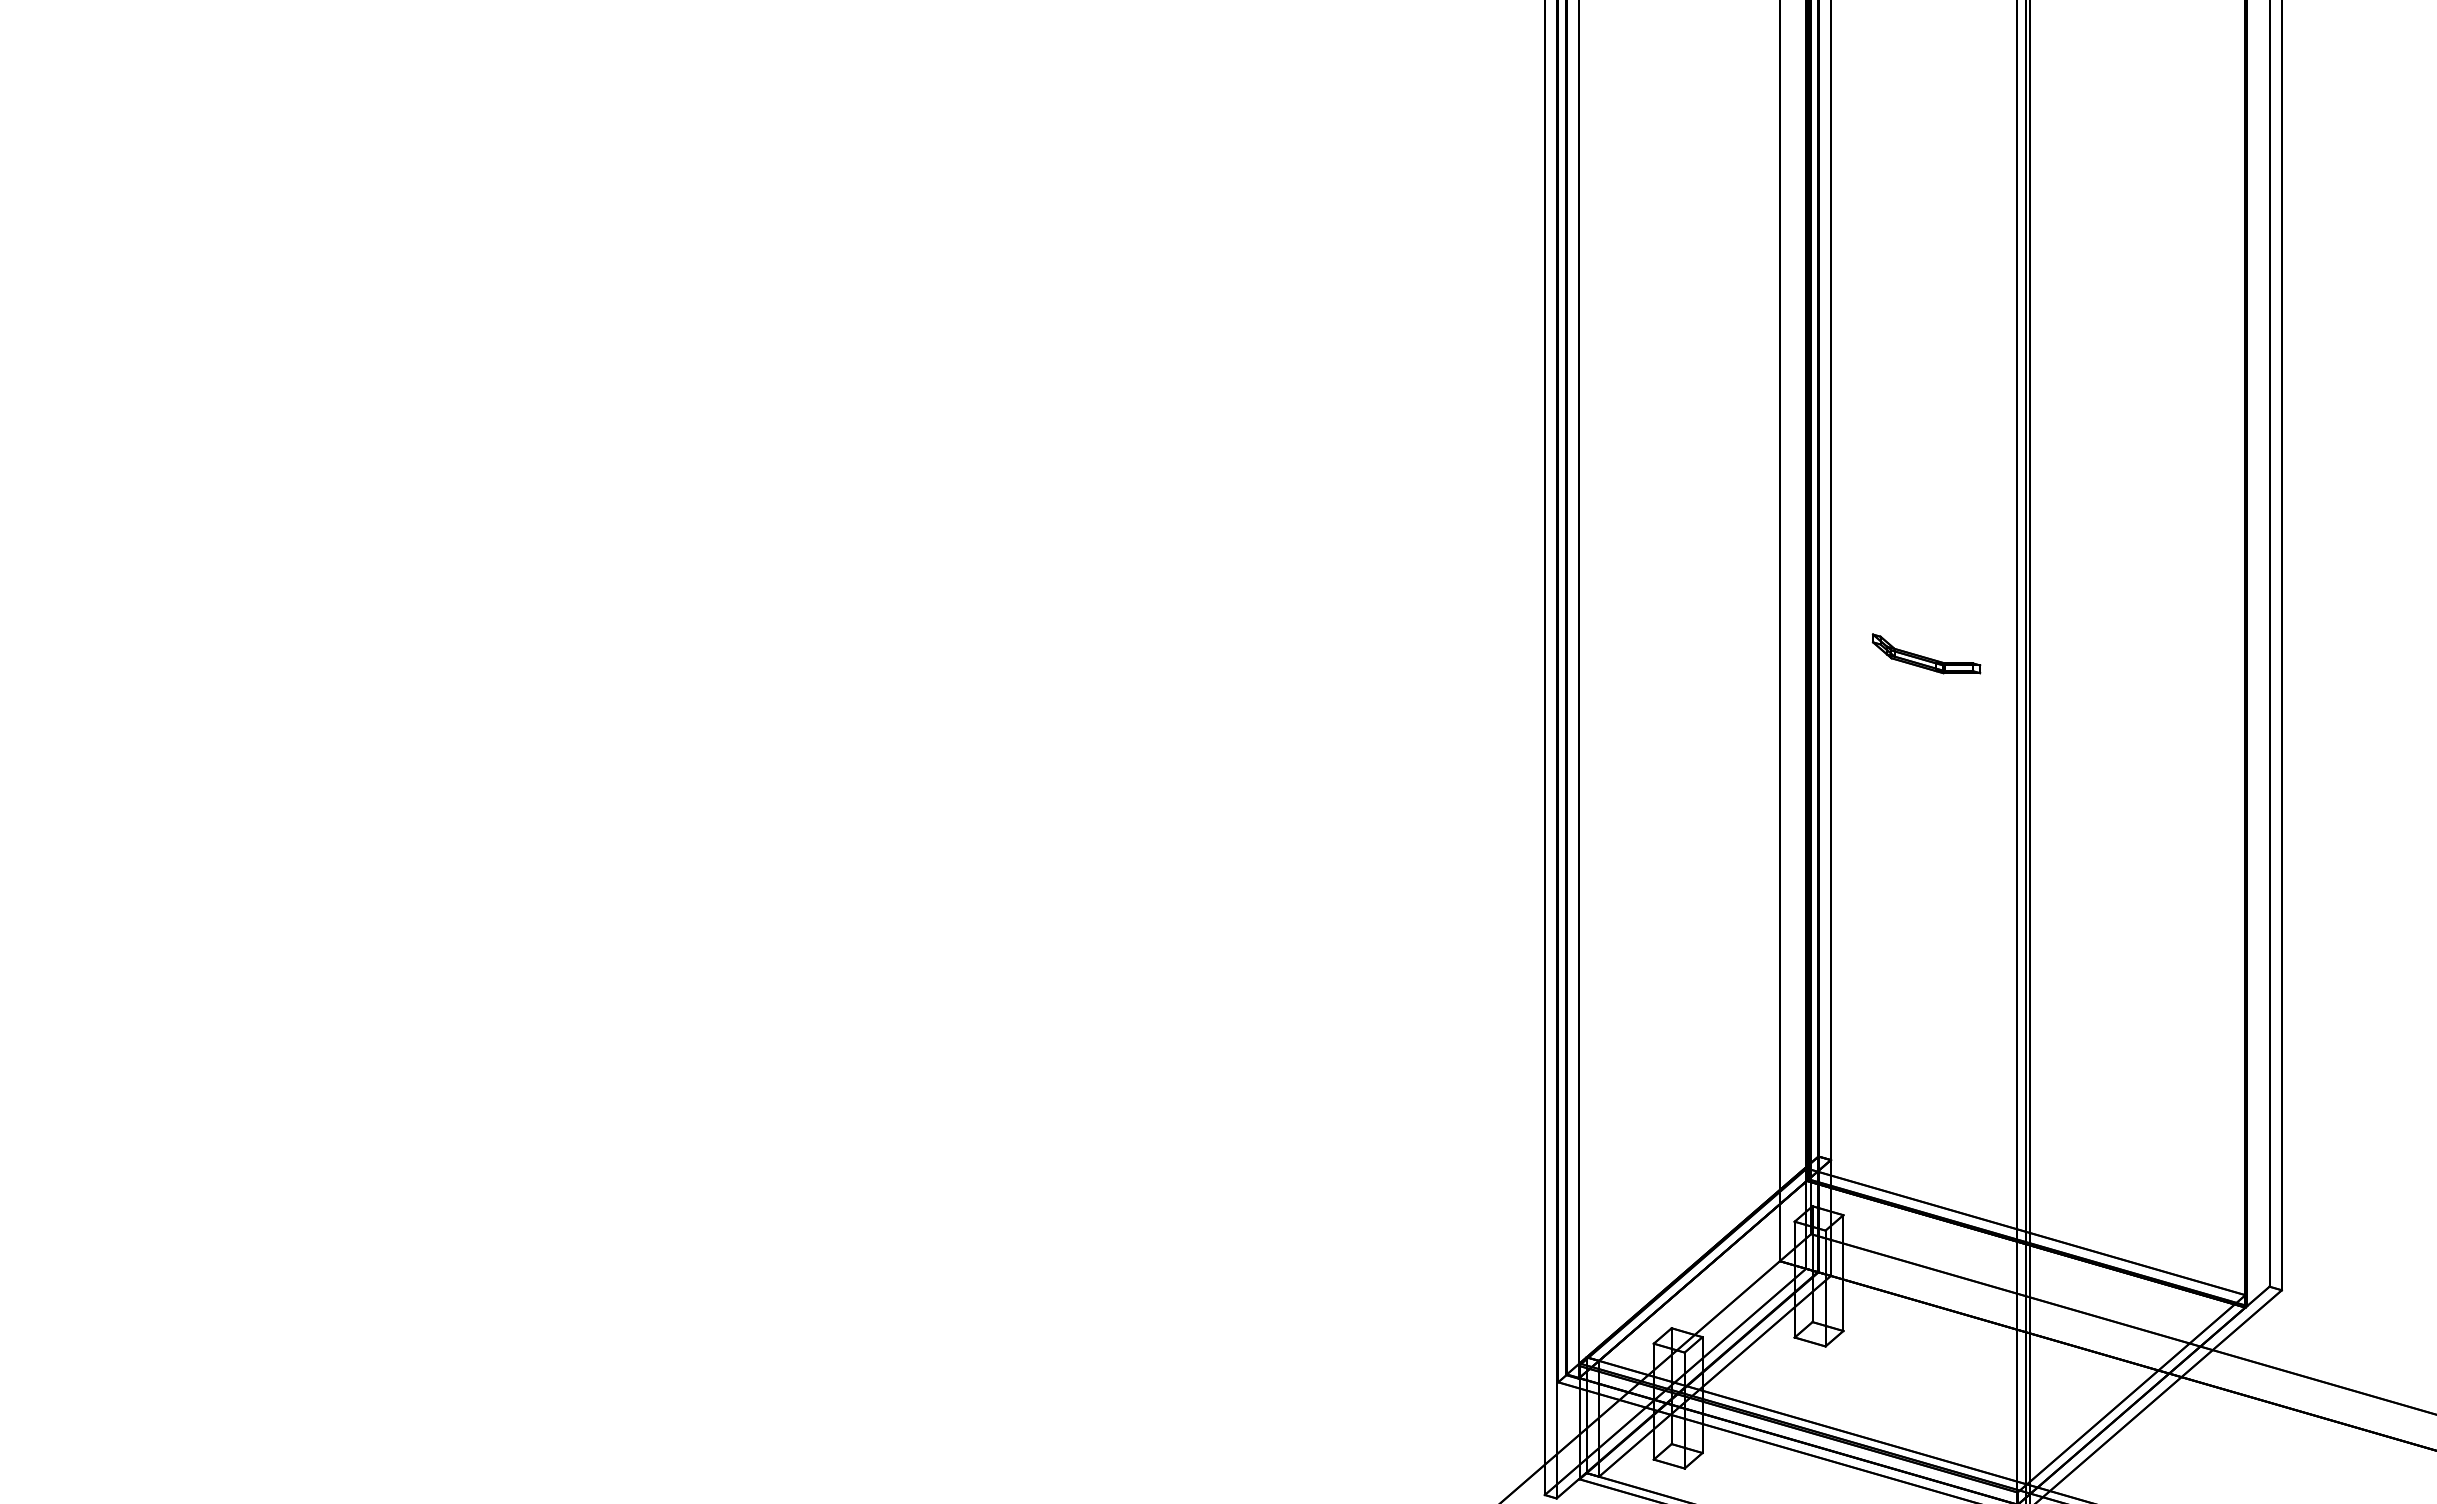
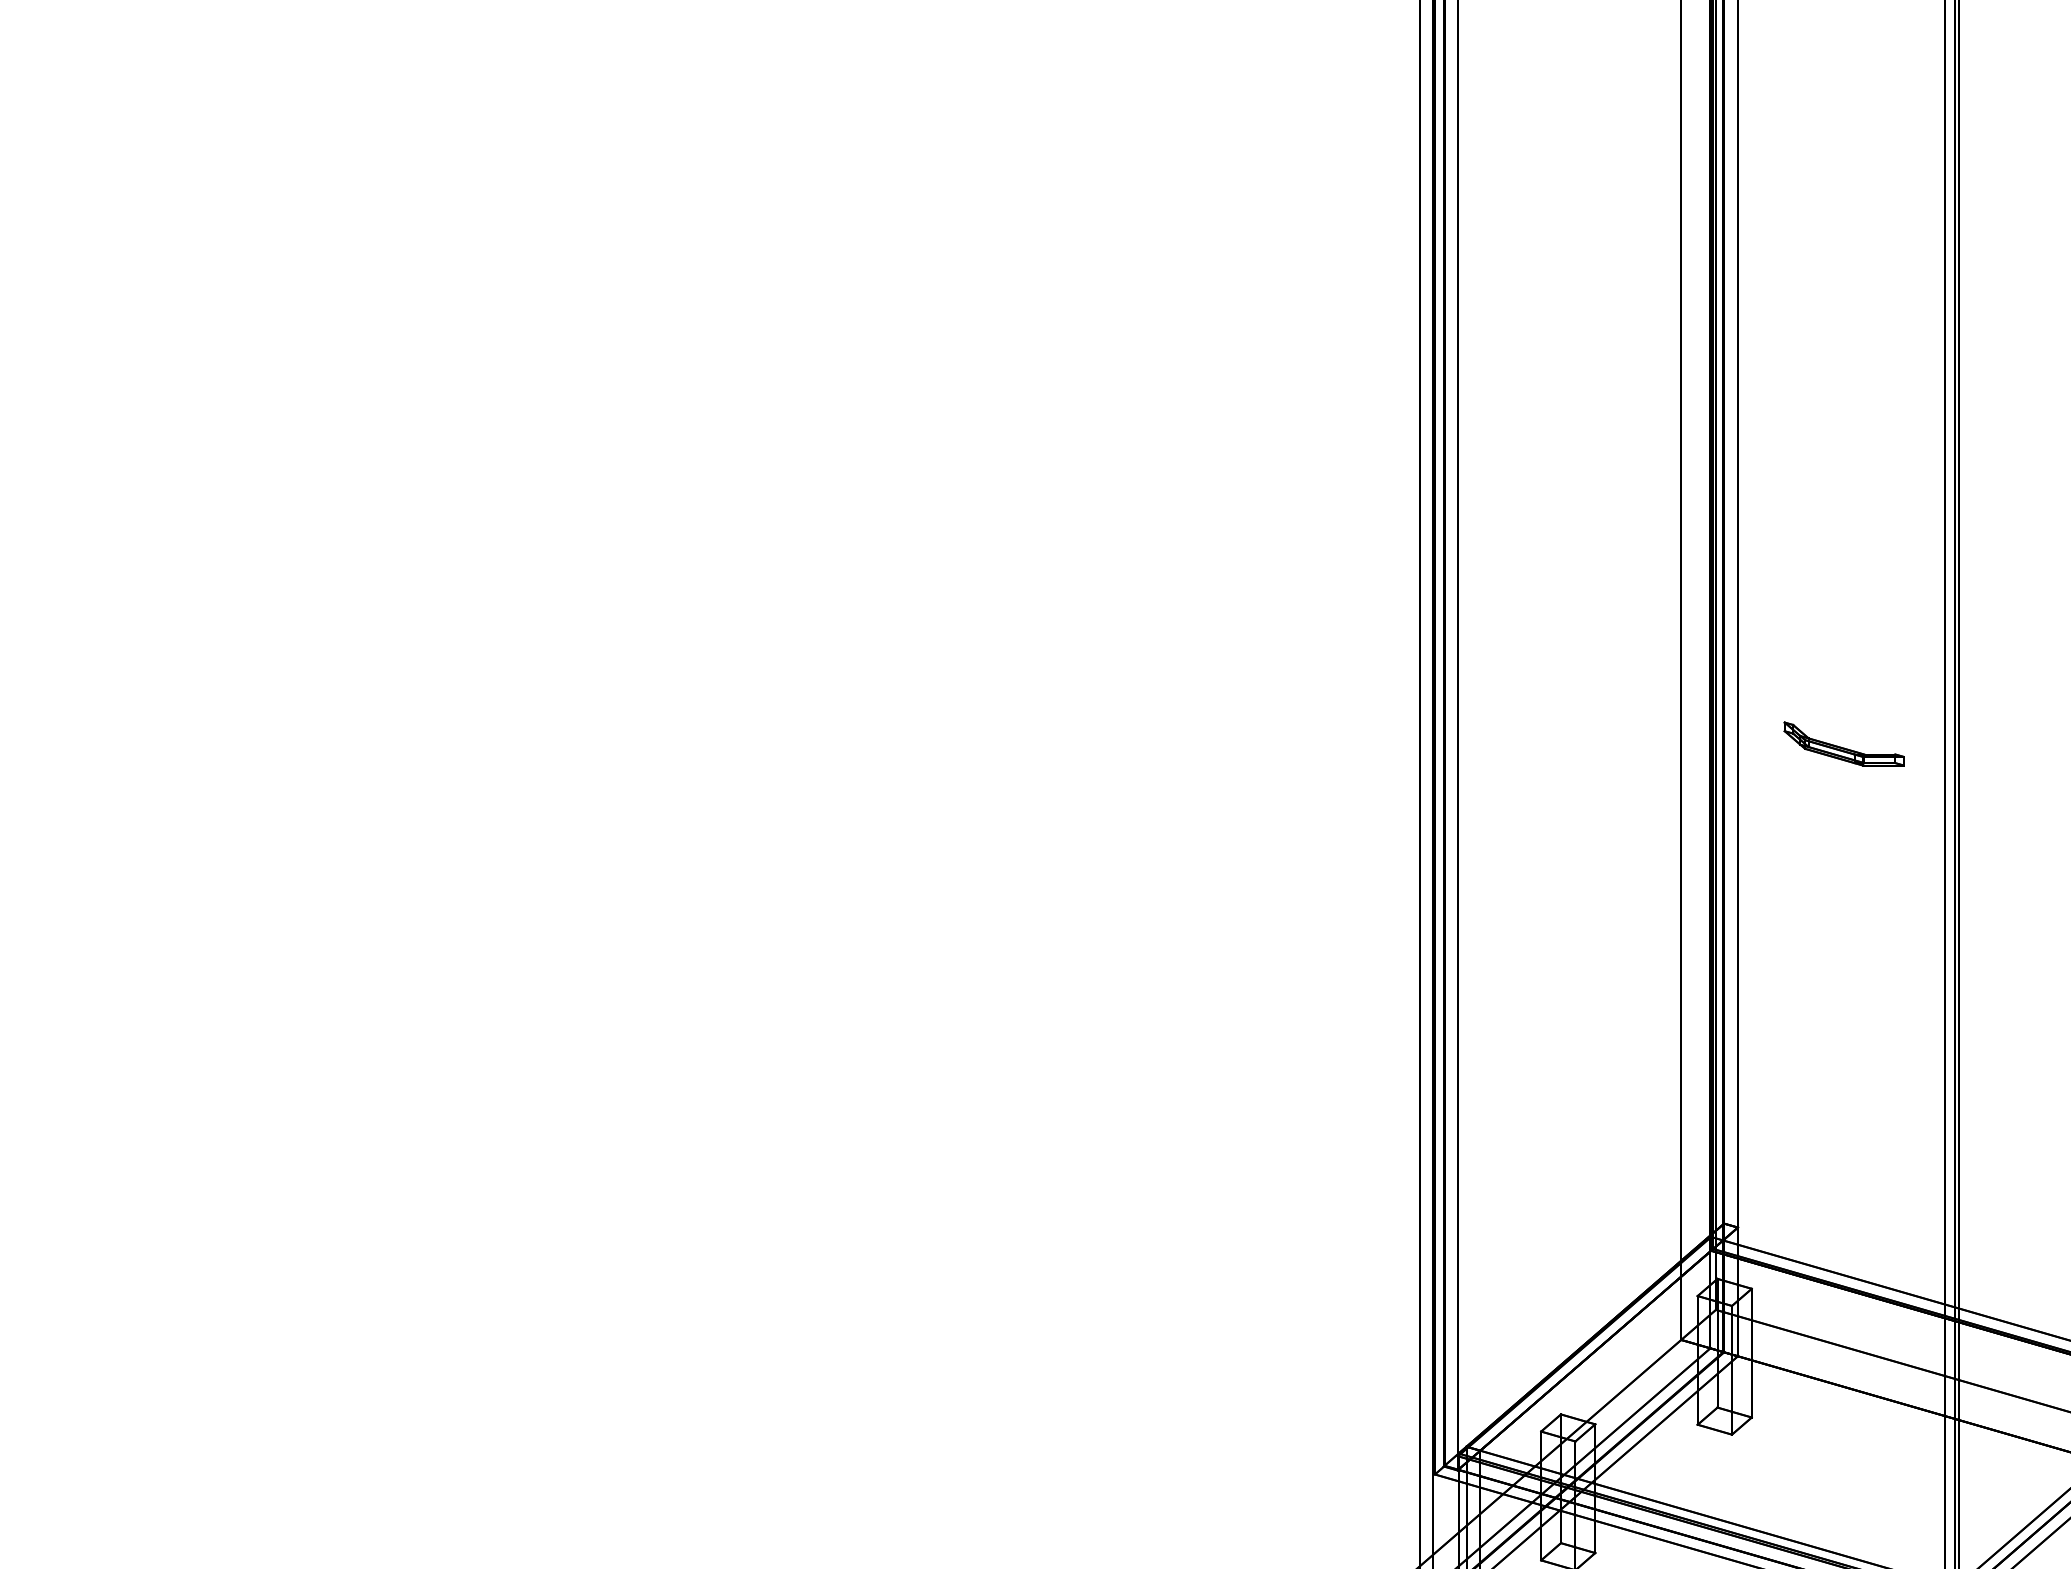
part: (1926, 653) -> (1844, 743), moved

